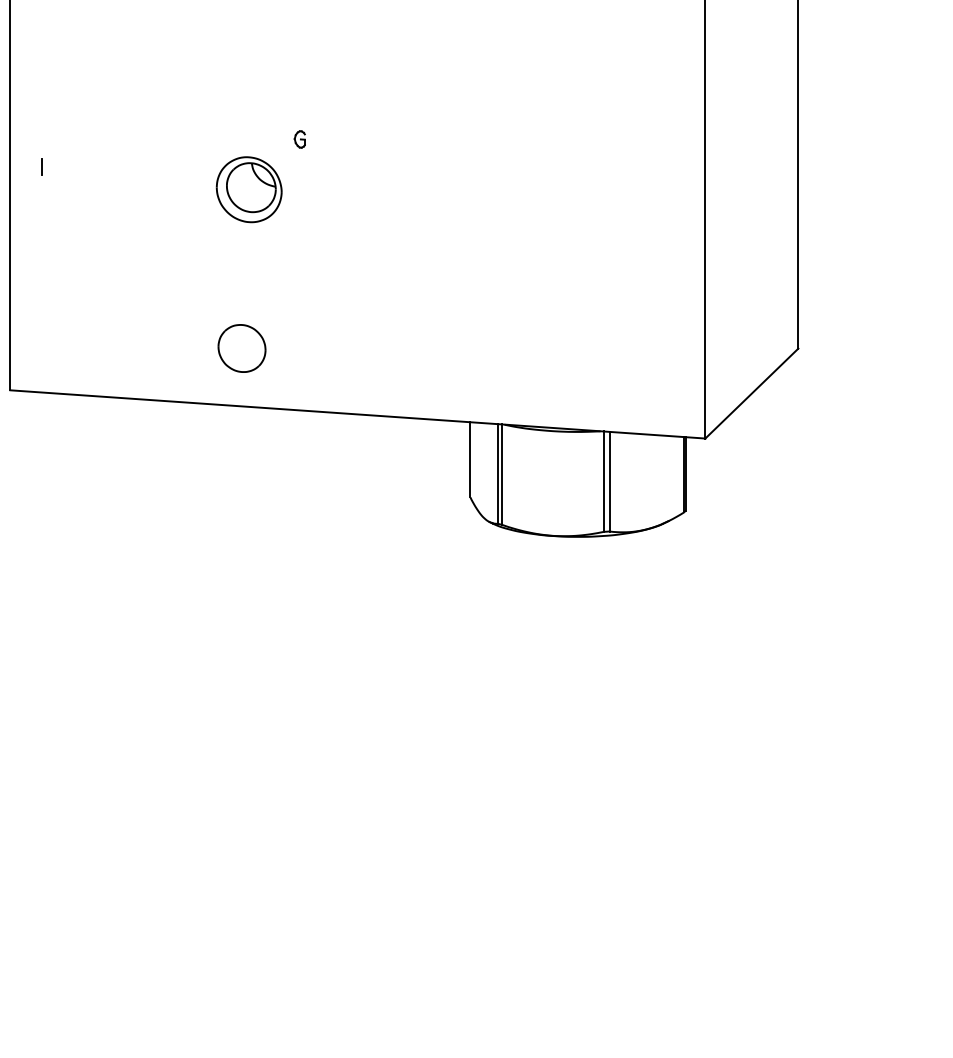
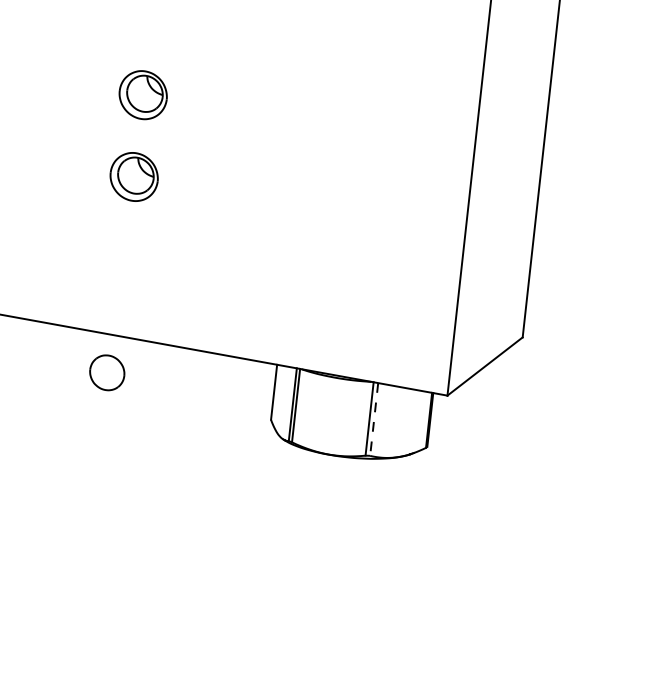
part: (248, 77) -> (142, 94), added
part: (299, 139) -> (175, 144), removed
part: (241, 348) -> (106, 372), moved
line: (609, 481) -> (373, 419), solid -> dashed

